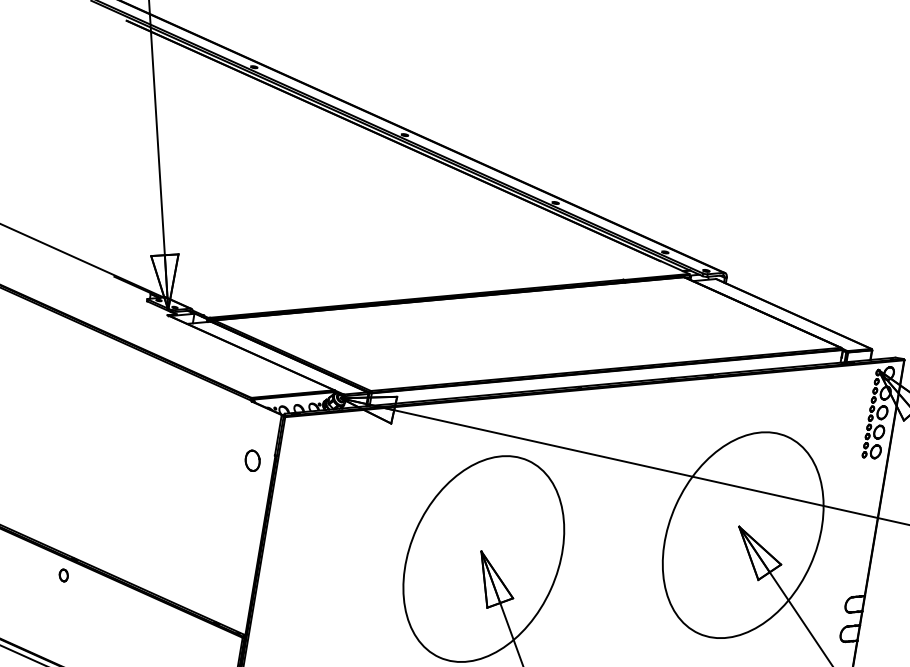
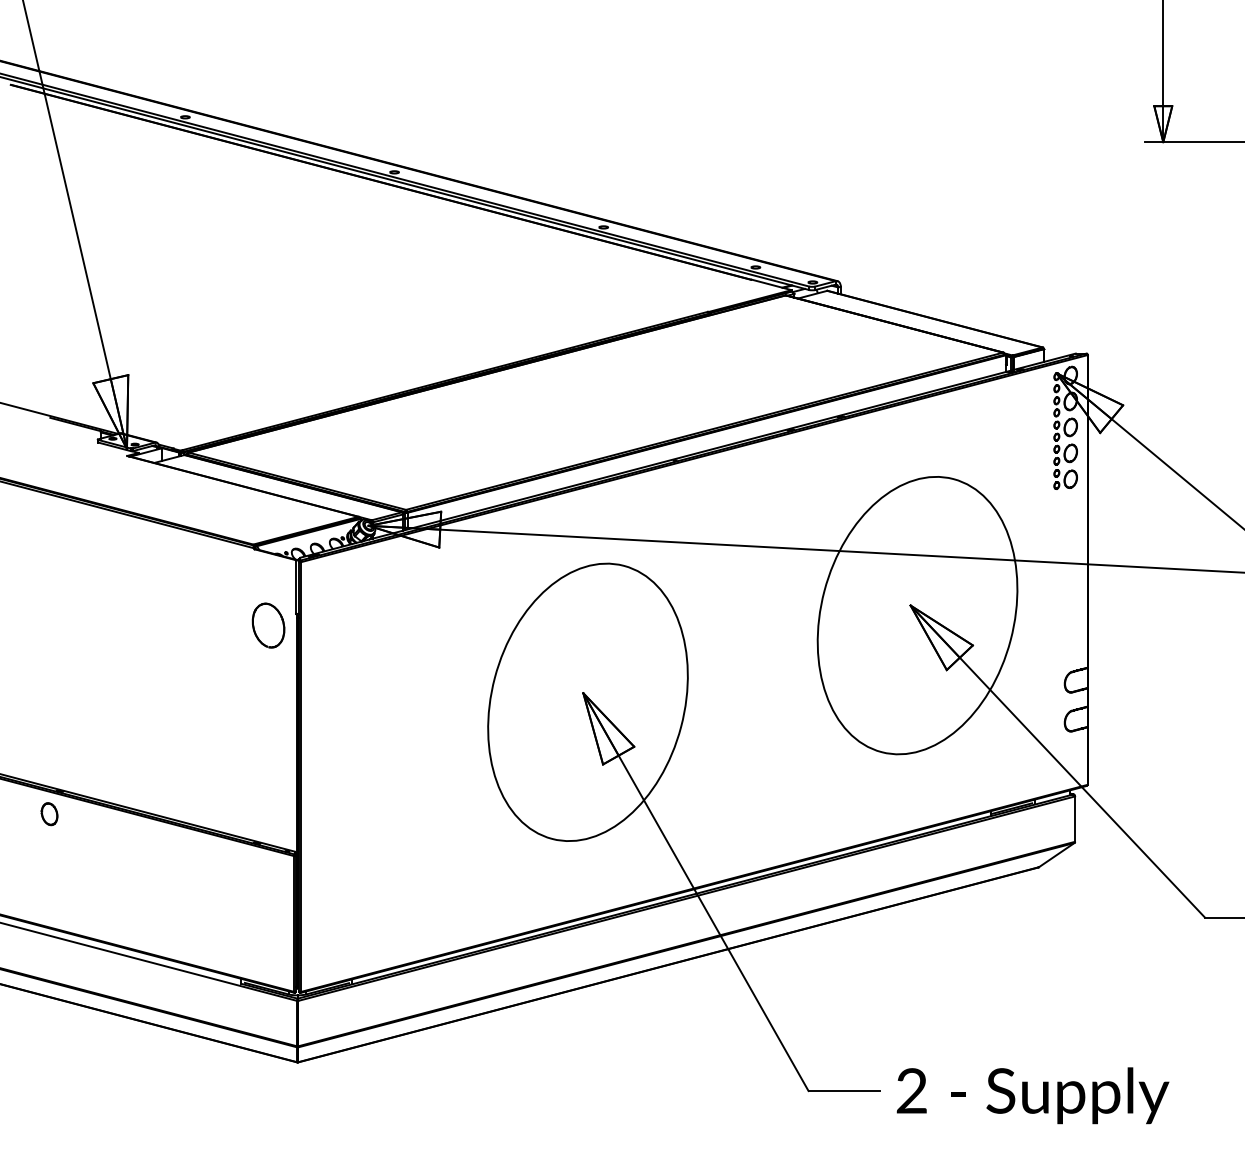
part: (252, 460) -> (268, 625), size x1.67
part: (63, 575) -> (49, 814), size x1.43

